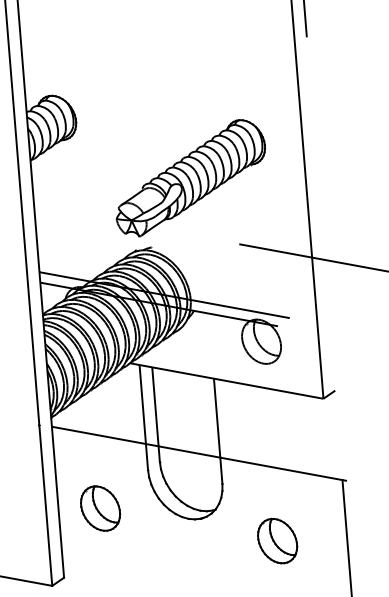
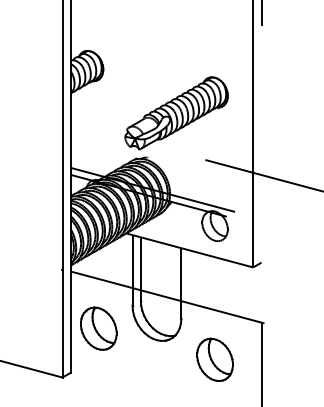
part: (100, 508) -> (98, 328), size x1.4
part: (276, 540) -> (214, 359), size x1.4

